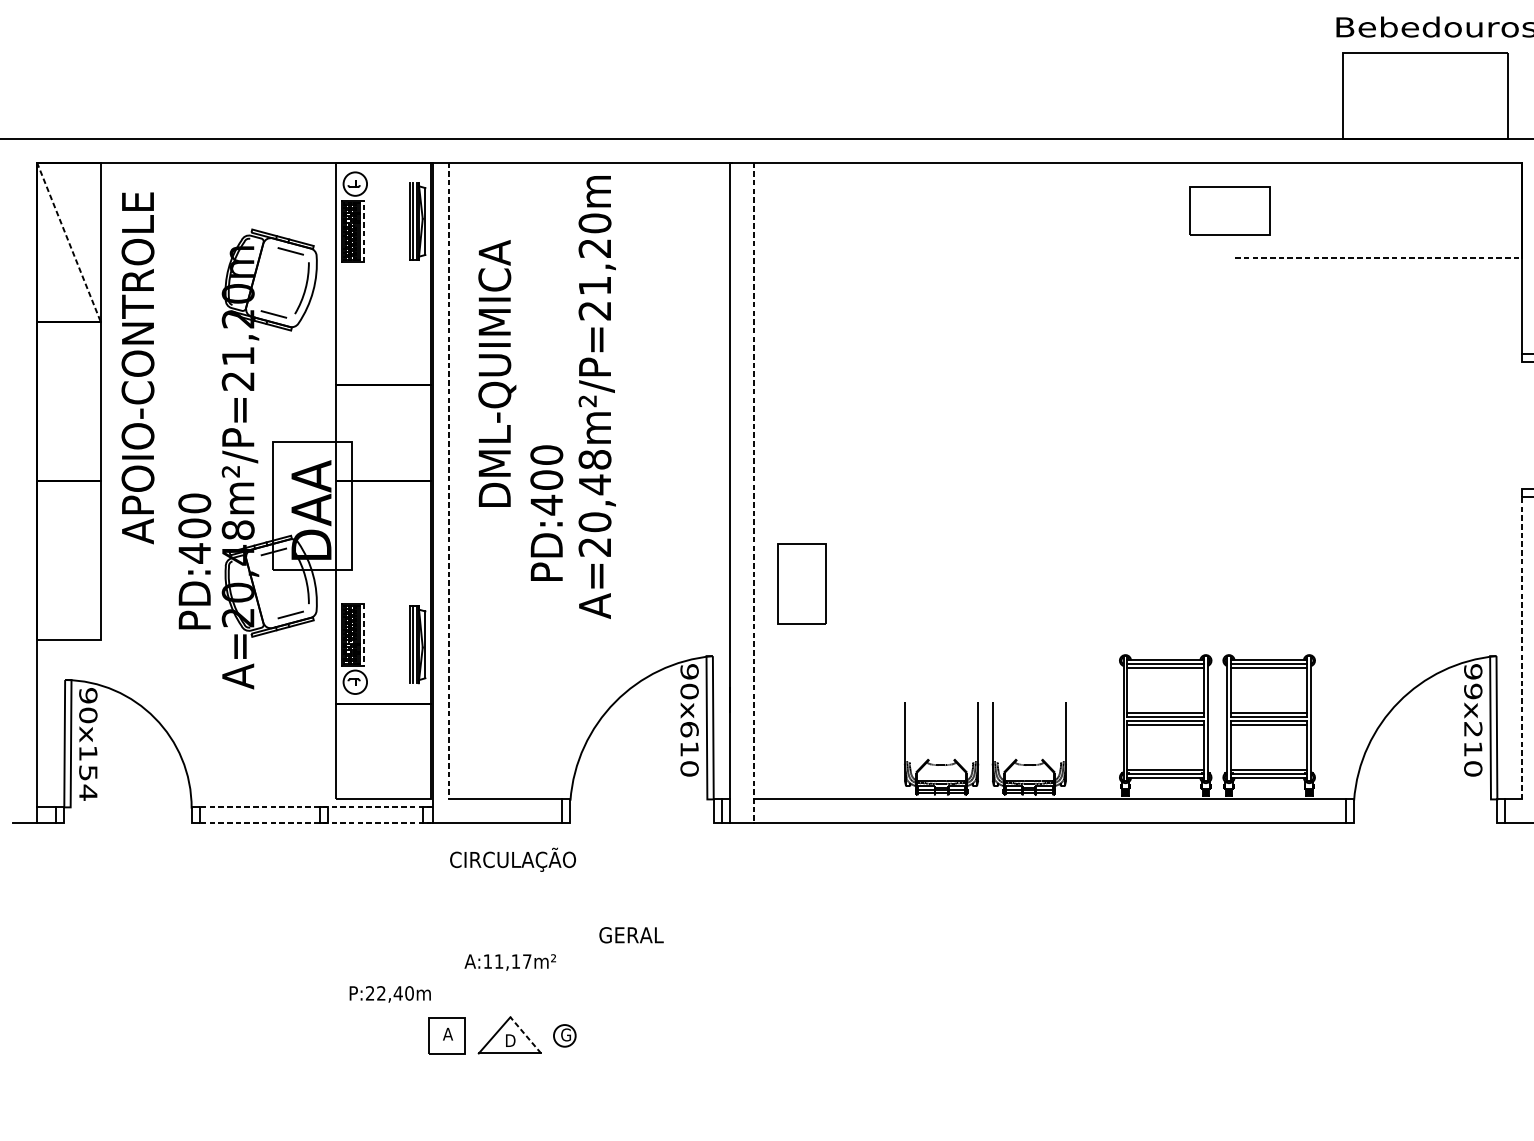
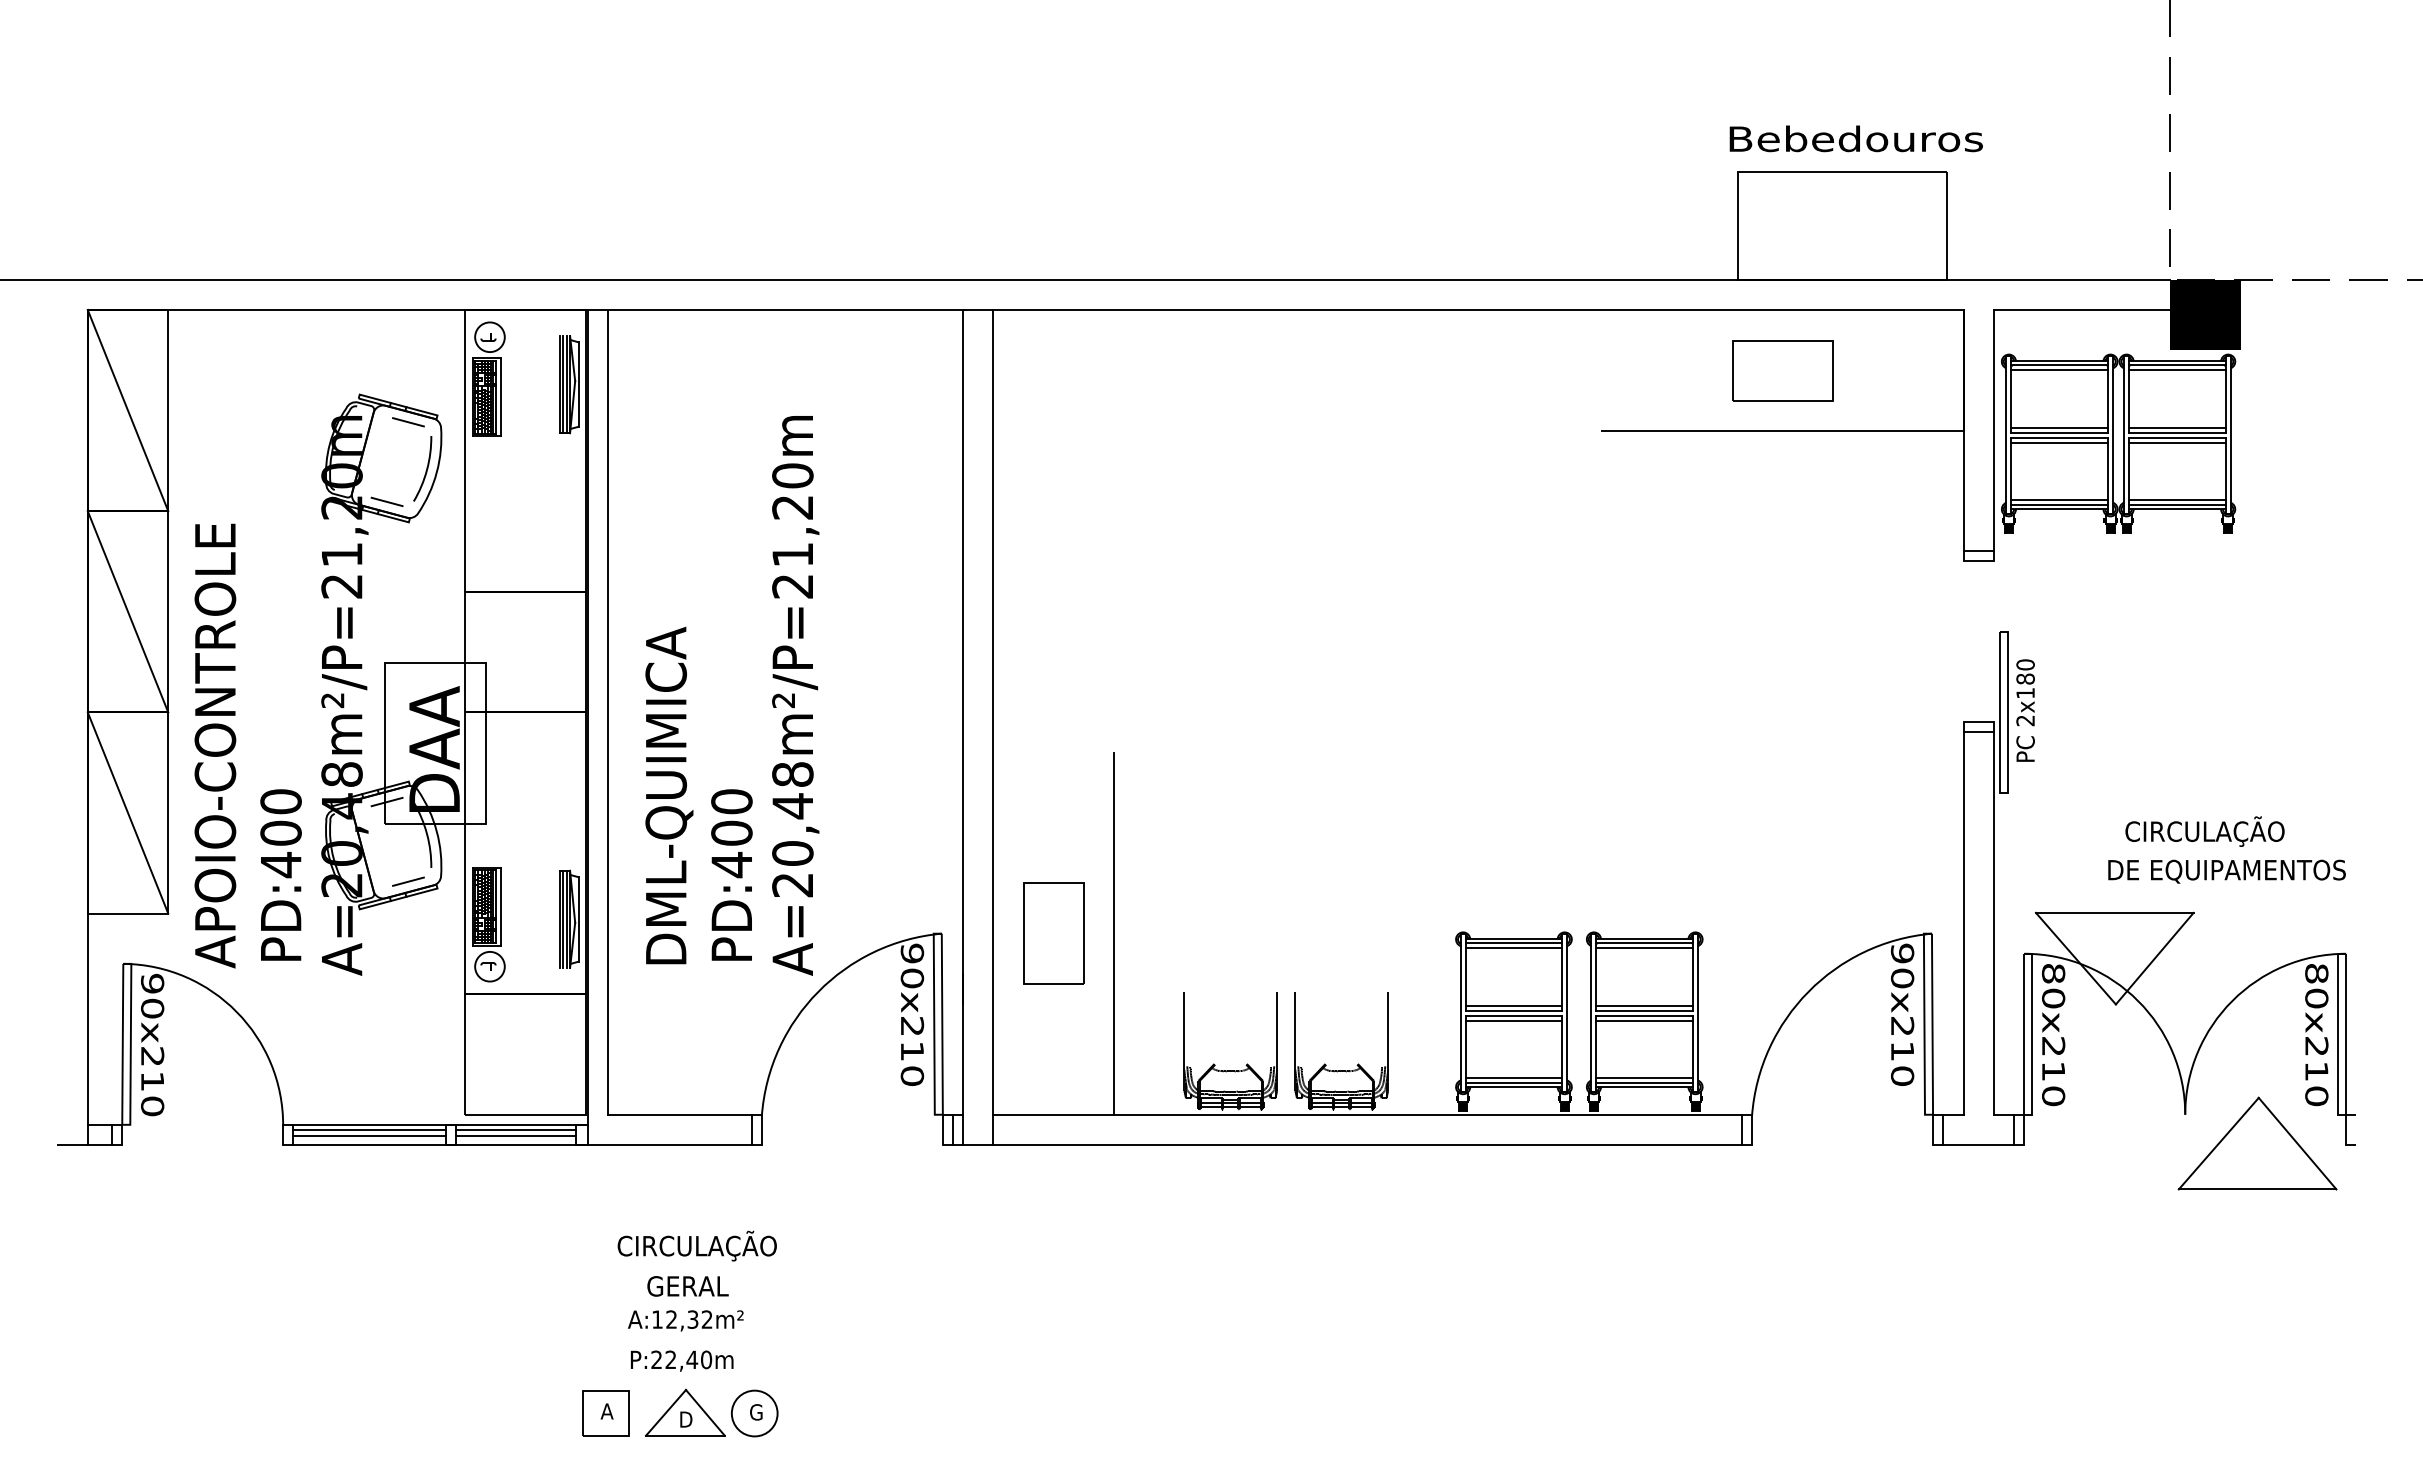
part: (1229, 210) -> (1782, 370), moved
line: (363, 230) -> (500, 396), dashed -> solid
line: (69, 242) -> (128, 411), dashed -> solid
line: (1379, 257) -> (1783, 430), dashed -> solid
text: (138, 367) -> (215, 745), moved
text: (497, 373) -> (669, 795), moved
text: (597, 397) -> (795, 695), moved
line: (68, 401) -> (127, 611), added
line: (449, 481) -> (608, 712), dashed -> solid
line: (753, 492) -> (993, 727), dashed -> solid
text: (546, 512) -> (731, 874), moved
line: (68, 560) -> (127, 812), added
text: (194, 561) -> (280, 874), moved
part: (801, 583) -> (1053, 933), moved
line: (363, 635) -> (500, 907), dashed -> solid
line: (1521, 648) -> (1963, 923), dashed -> solid
line: (848, 655) -> (1113, 933), added
text: (1472, 691) -> (1901, 978), 99x210 -> 90x210
text: (689, 729) -> (912, 1026), 90x610 -> 90x210
text: (88, 773) -> (152, 1081), 90x154 -> 90x210
line: (316, 807) -> (440, 1124), dashed -> solid
line: (259, 811) -> (369, 1129), added
line: (375, 811) -> (515, 1129), added
line: (259, 815) -> (369, 1135), added
line: (375, 815) -> (515, 1135), added
line: (316, 822) -> (440, 1144), dashed -> solid
text: (512, 859) -> (696, 1245), moved
text: (631, 935) -> (687, 1286), moved
text: (513, 961) -> (689, 1319), A:11,17m² -> A:12,32m²
text: (390, 993) -> (682, 1360), moved
line: (525, 1035) -> (705, 1412), dashed -> solid
circle: (564, 1035) -> (754, 1413), size x1.67

